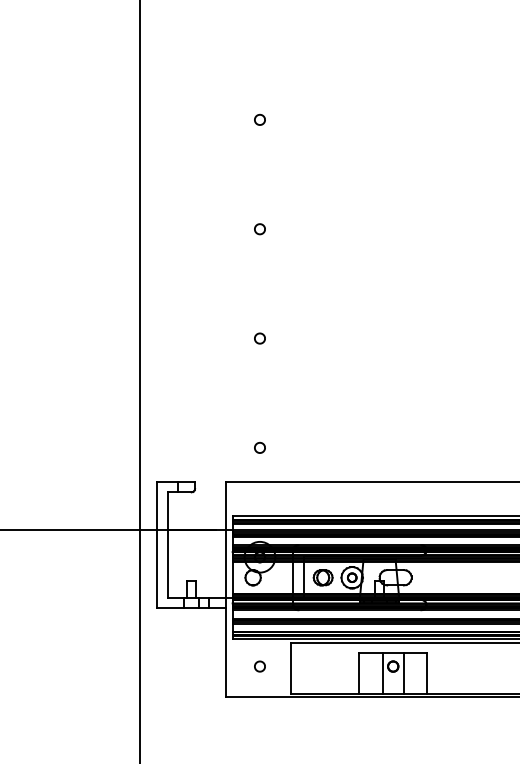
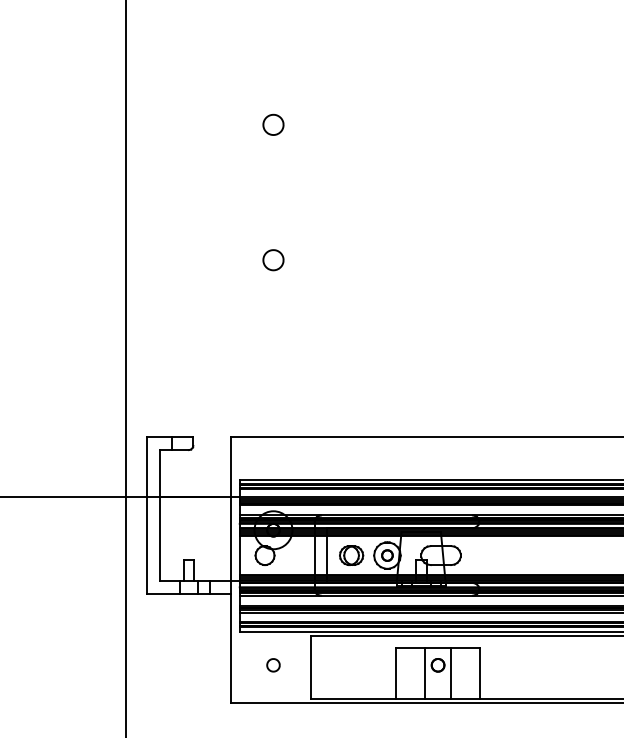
part: (259, 229) -> (272, 125), size x1.6
part: (259, 338) -> (272, 260), size x1.6
part: (259, 447) -> (272, 394), removed

